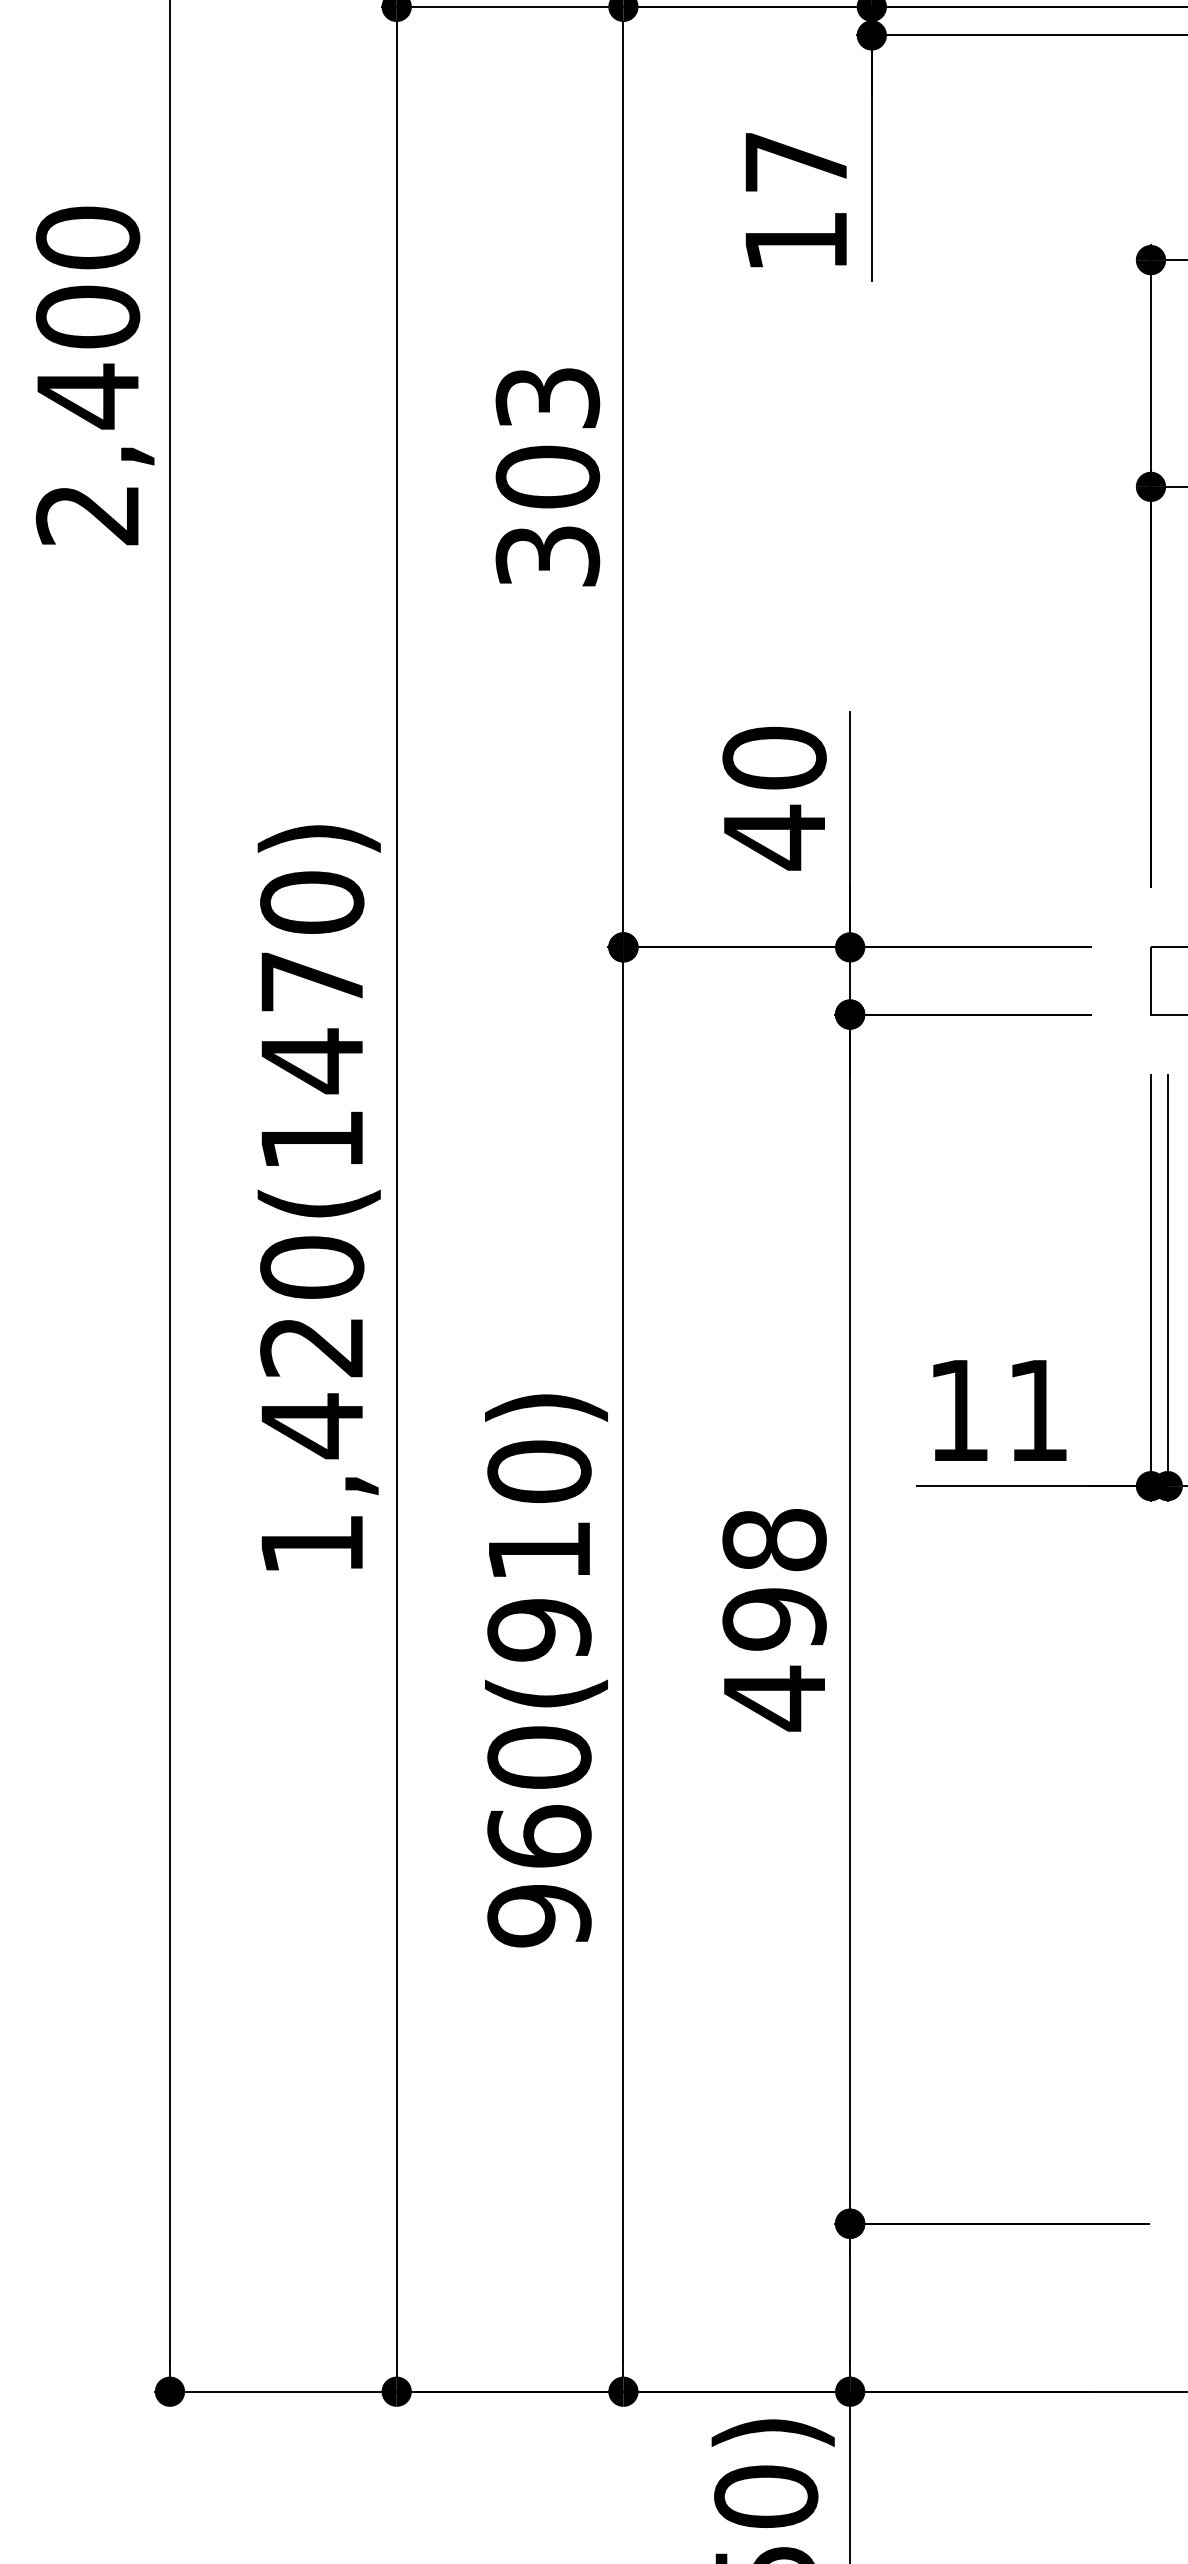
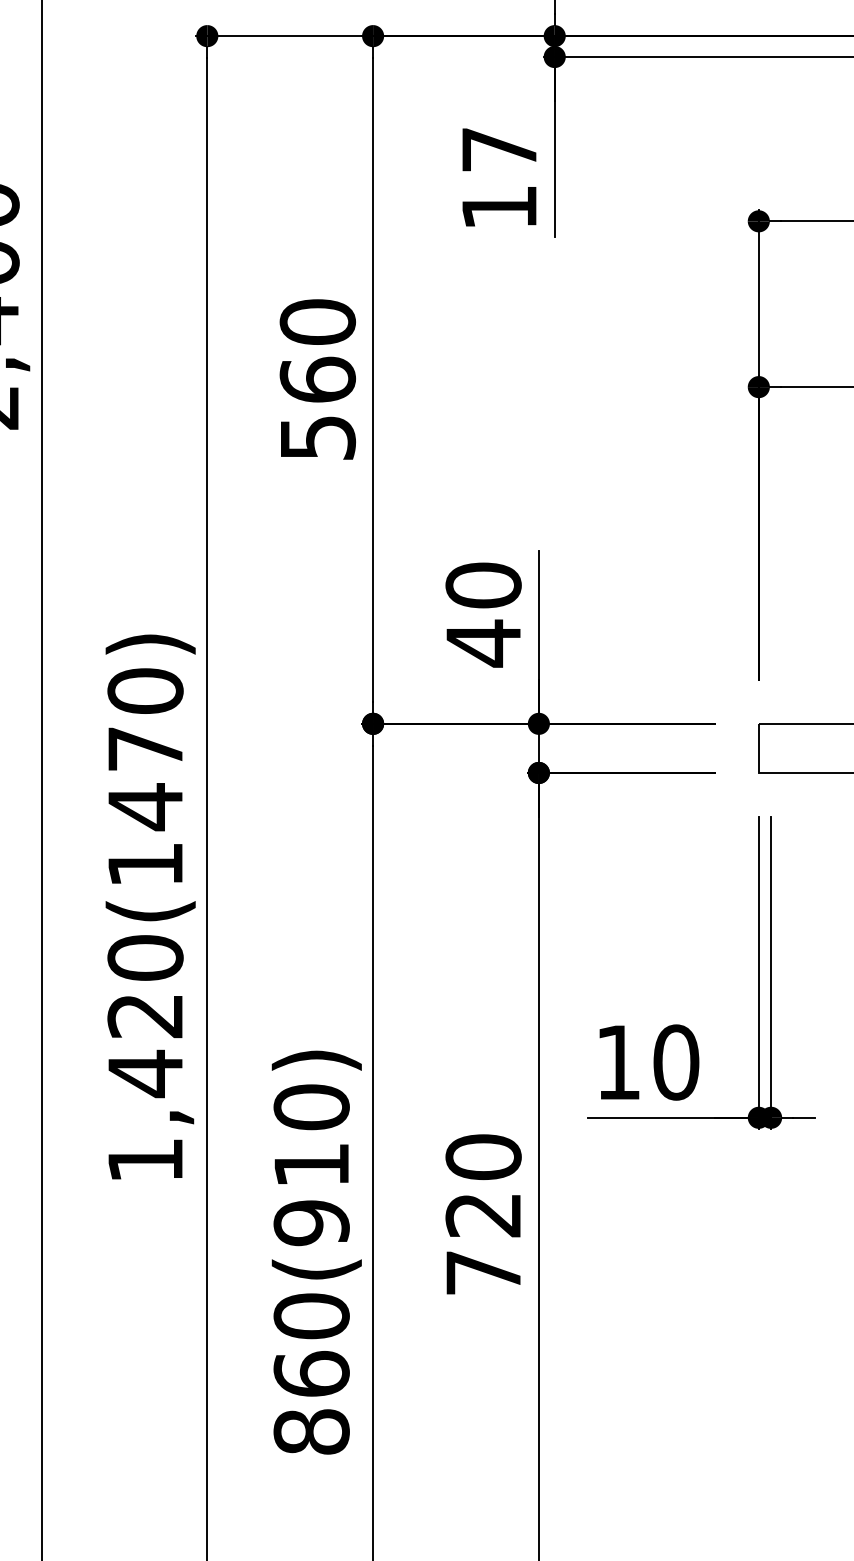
text: (547, 476) -> (317, 379), 303 -> 560
text: (1038, 1410) -> (676, 1062), 11 -> 10
text: (774, 1619) -> (483, 1215), 498 -> 720
text: (539, 1915) -> (311, 1431), 960(910) -> 860(910)

